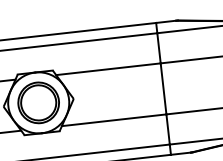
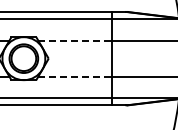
line: (108, 69) -> (75, 40), solid -> dashed
line: (114, 119) -> (75, 76), solid -> dashed

